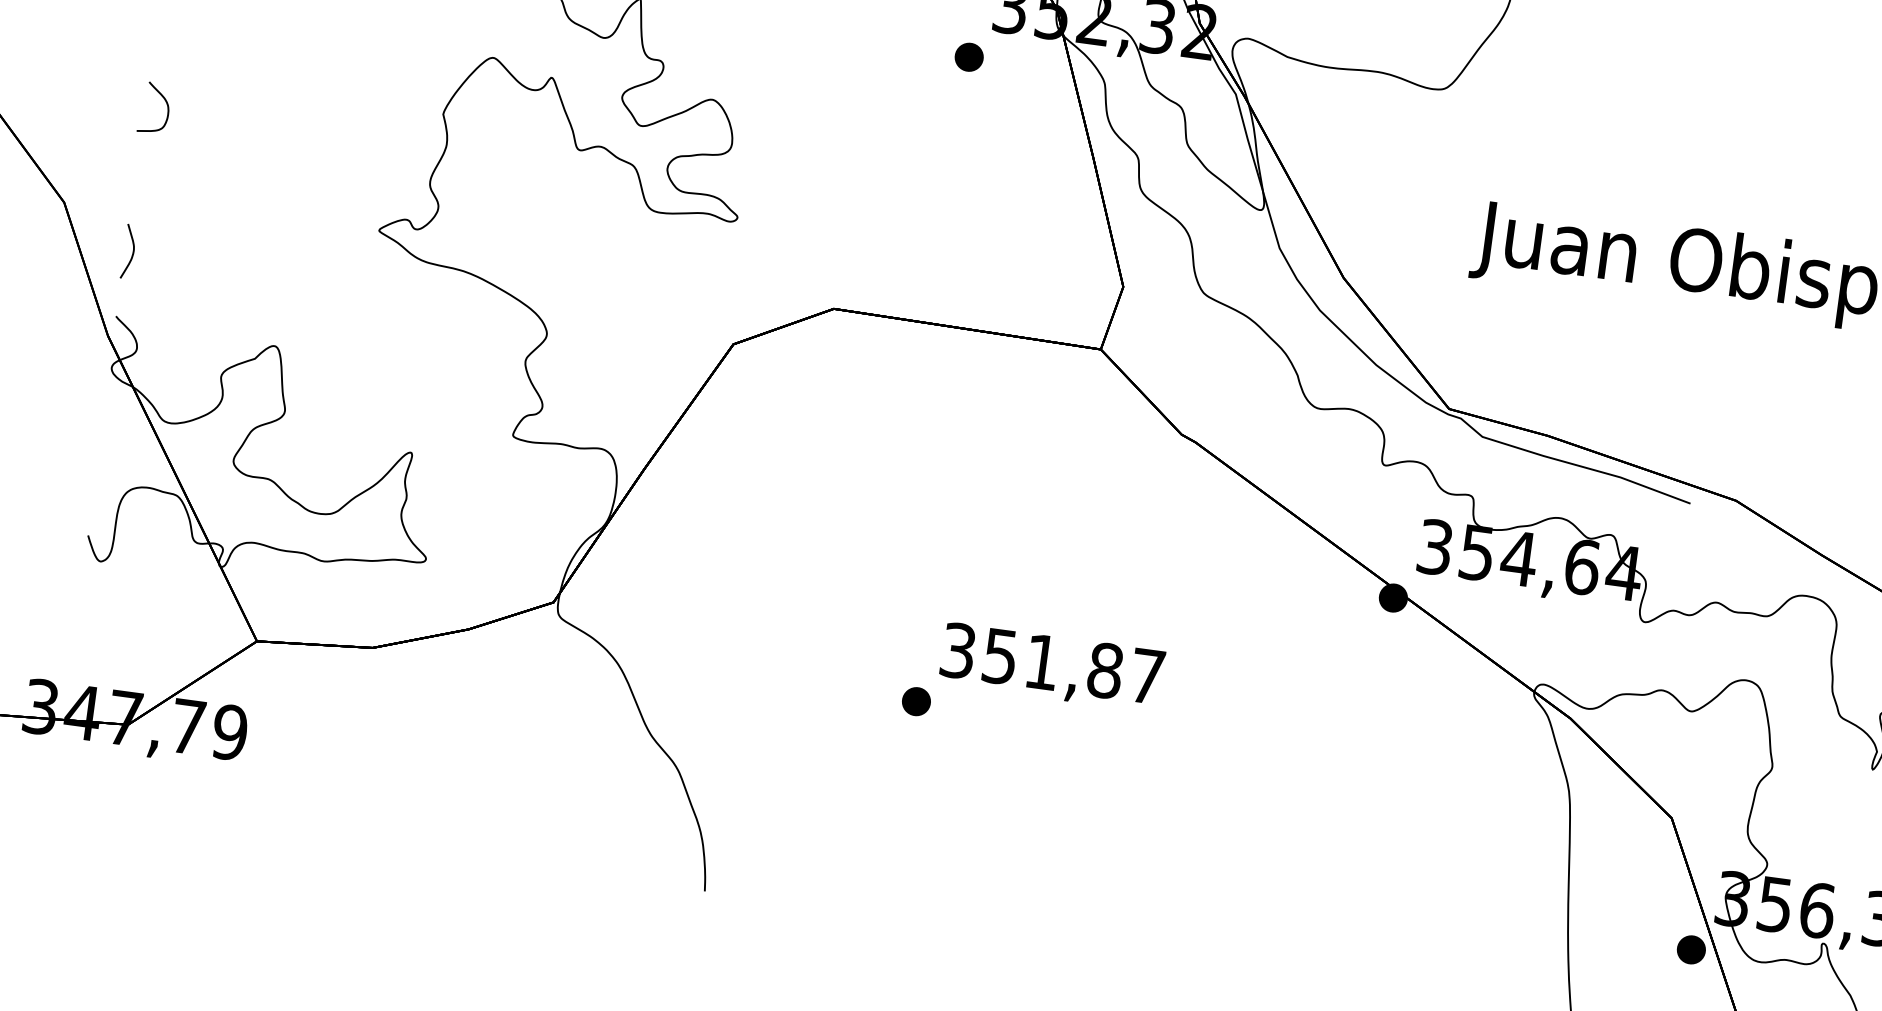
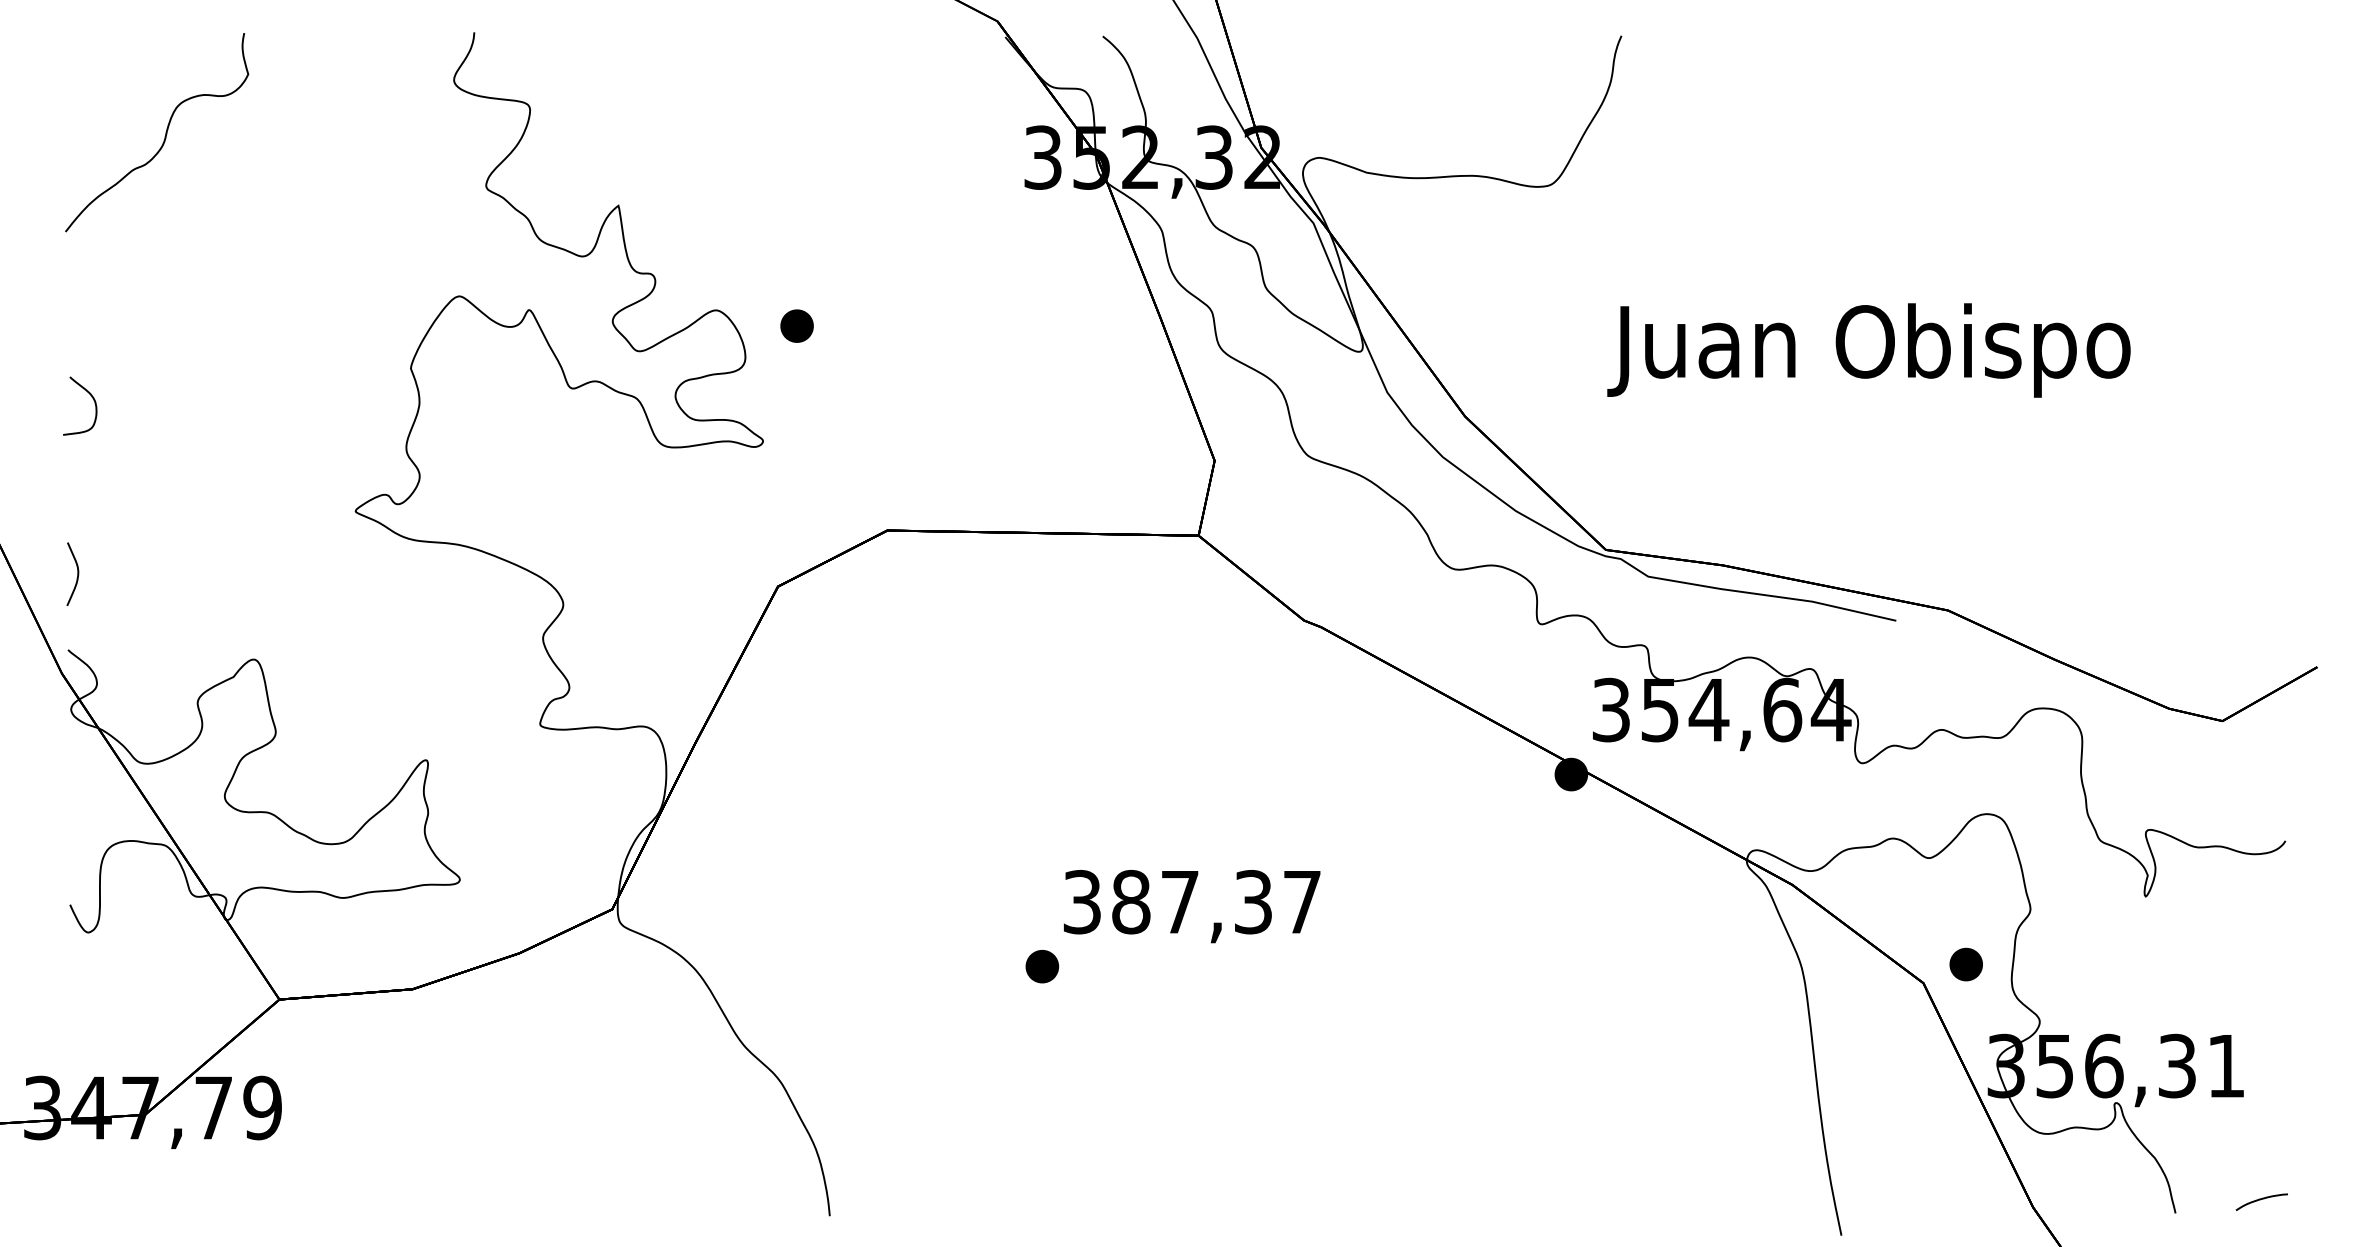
part: (968, 56) -> (796, 325), moved
text: (1053, 663) -> (1192, 901), 351,87 -> 387,37
part: (1690, 949) -> (1965, 964), moved

